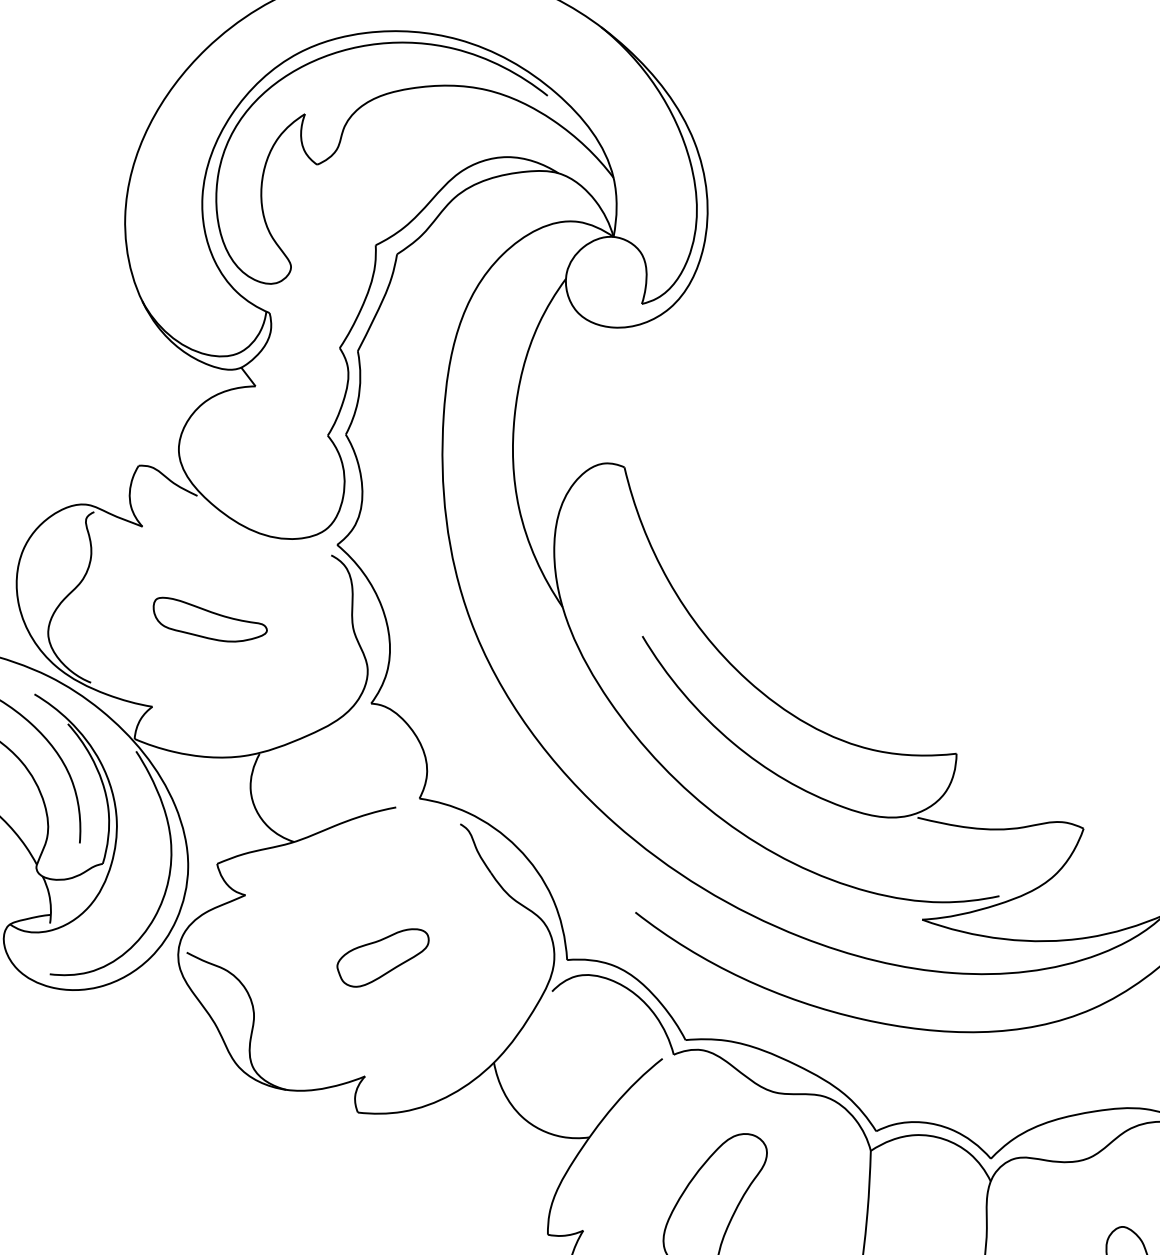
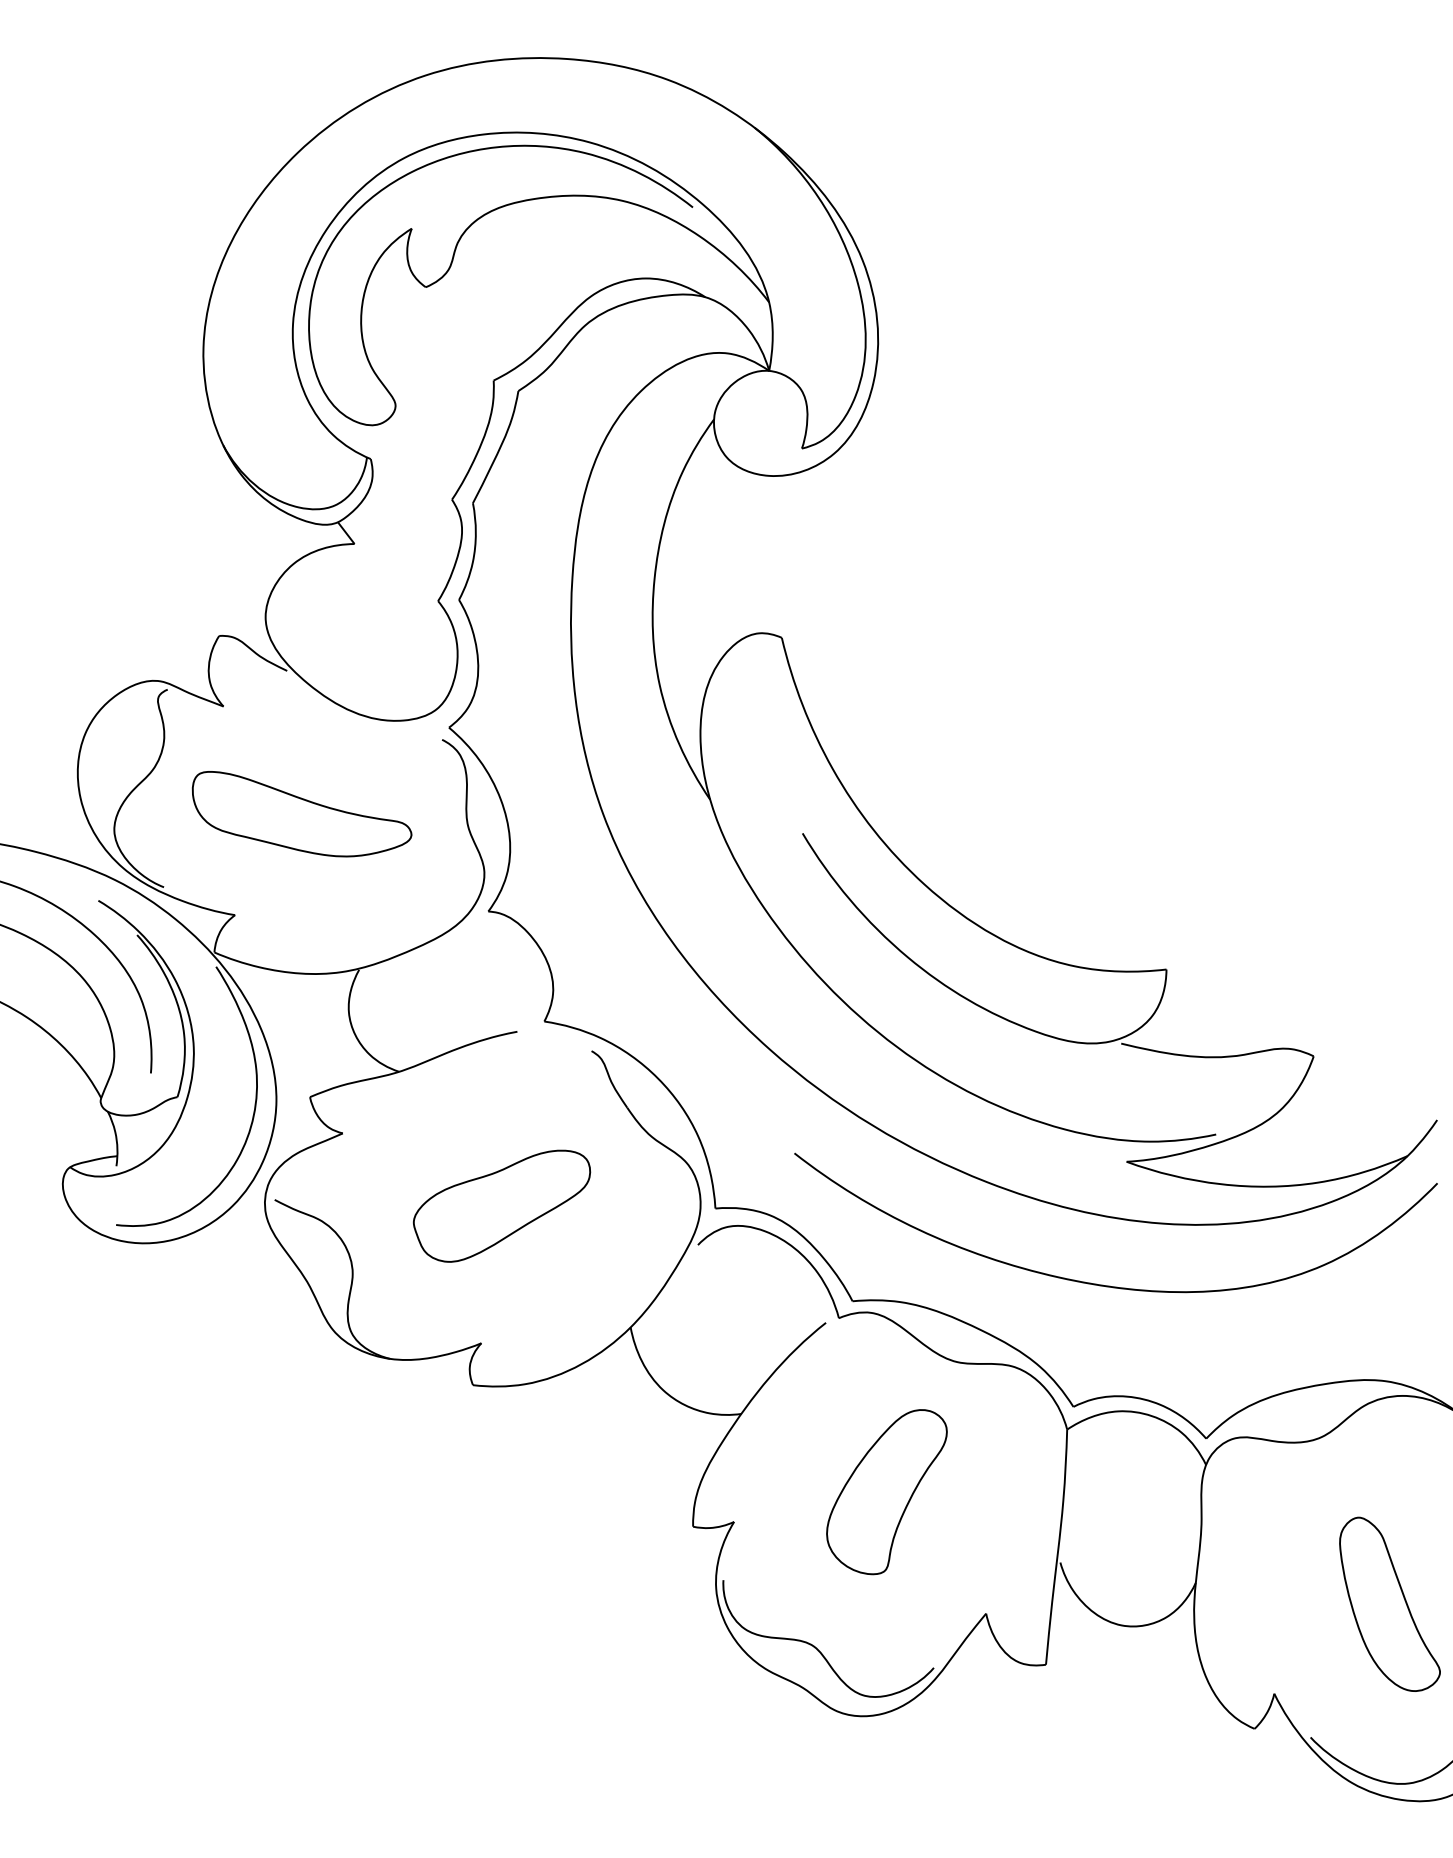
part: (209, 619) -> (301, 814), size x1.67
part: (383, 957) -> (502, 1205), size x1.67

